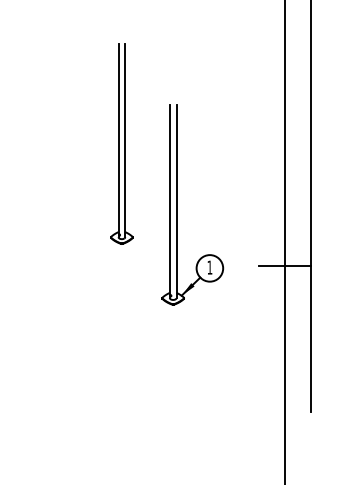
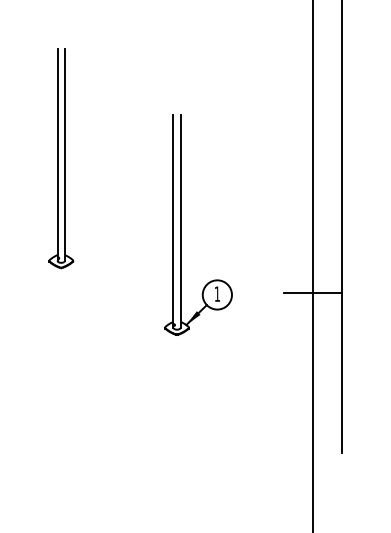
part: (121, 143) -> (60, 157), moved
part: (177, 204) -> (181, 224), moved

